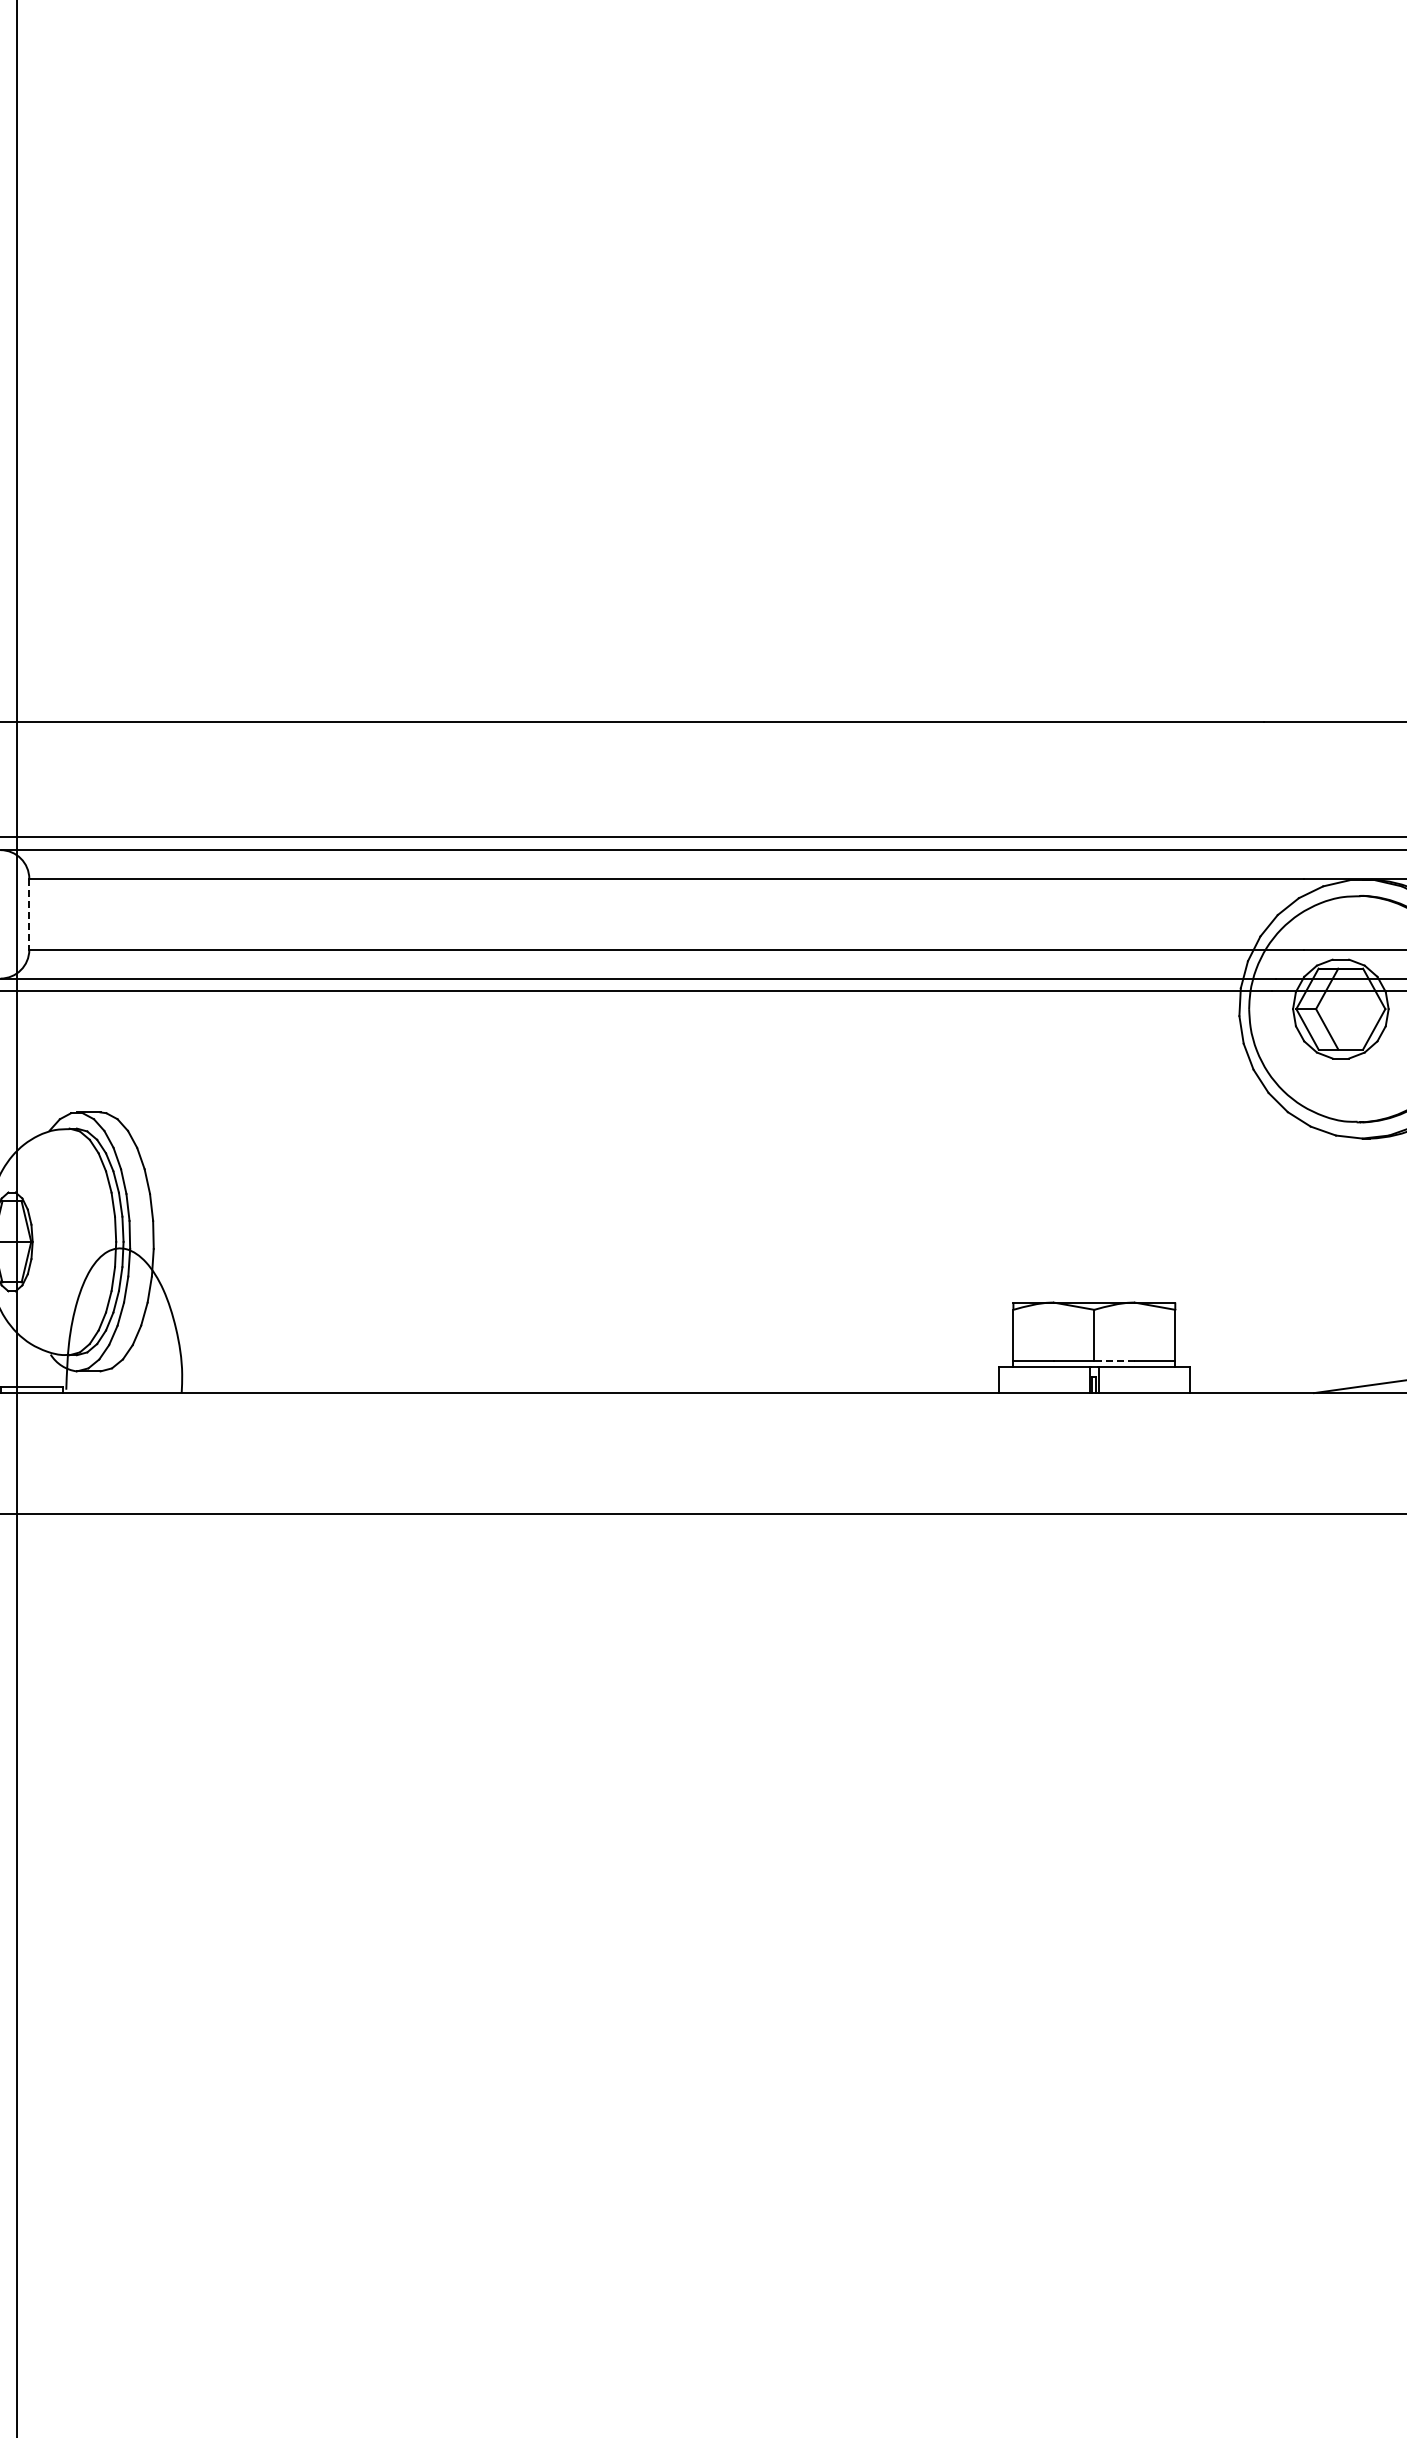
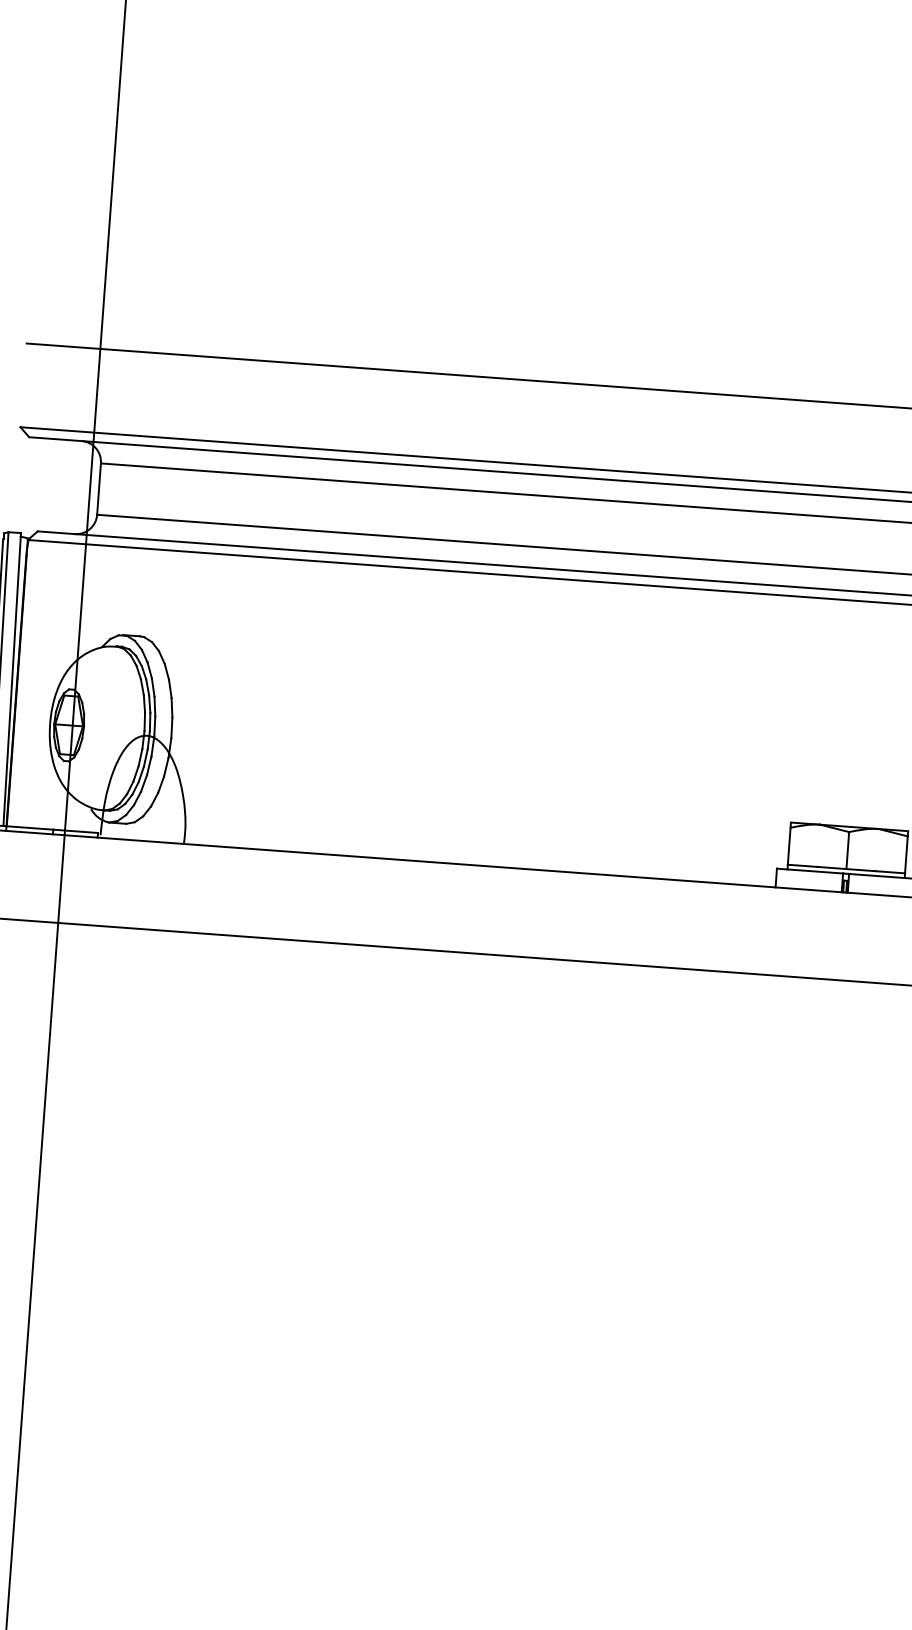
line: (29, 914) -> (99, 489), dashed -> solid
line: (1114, 1360) -> (861, 869), dashed -> solid

